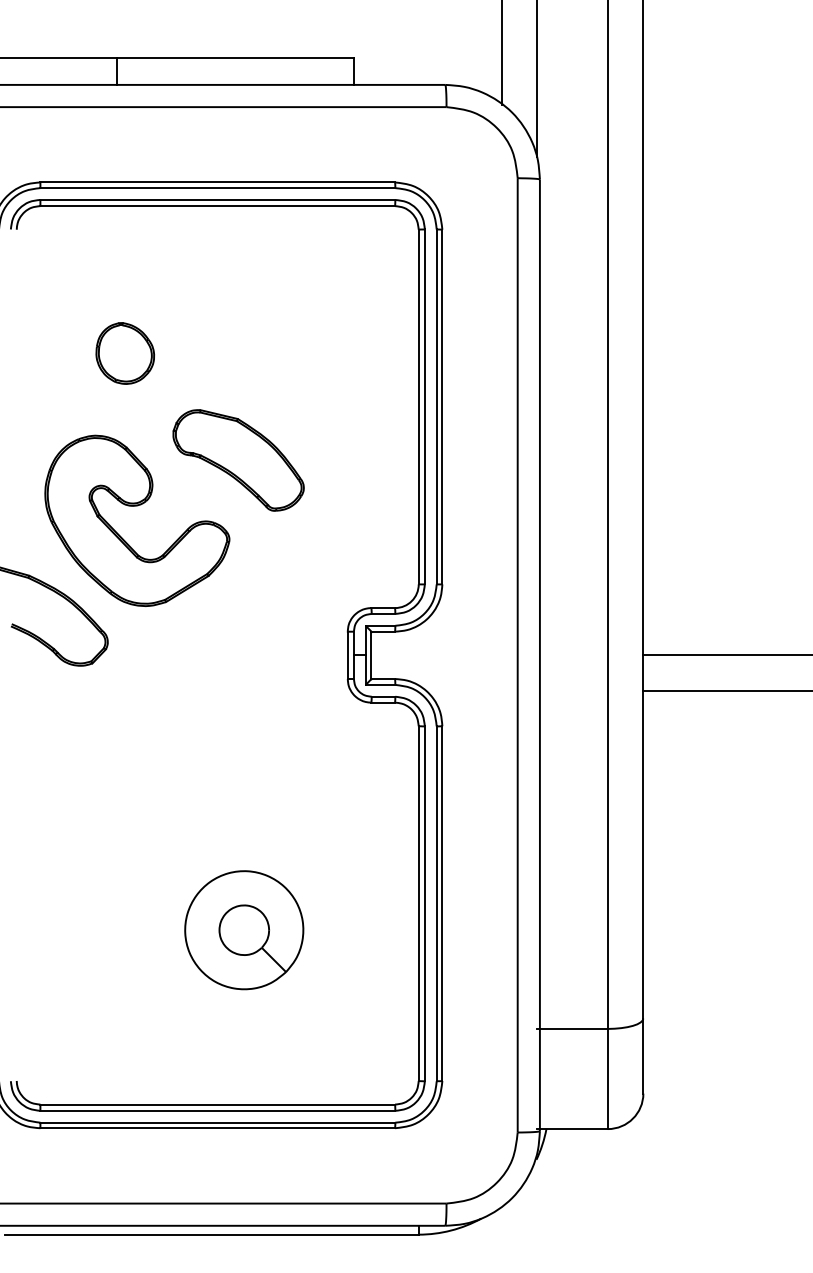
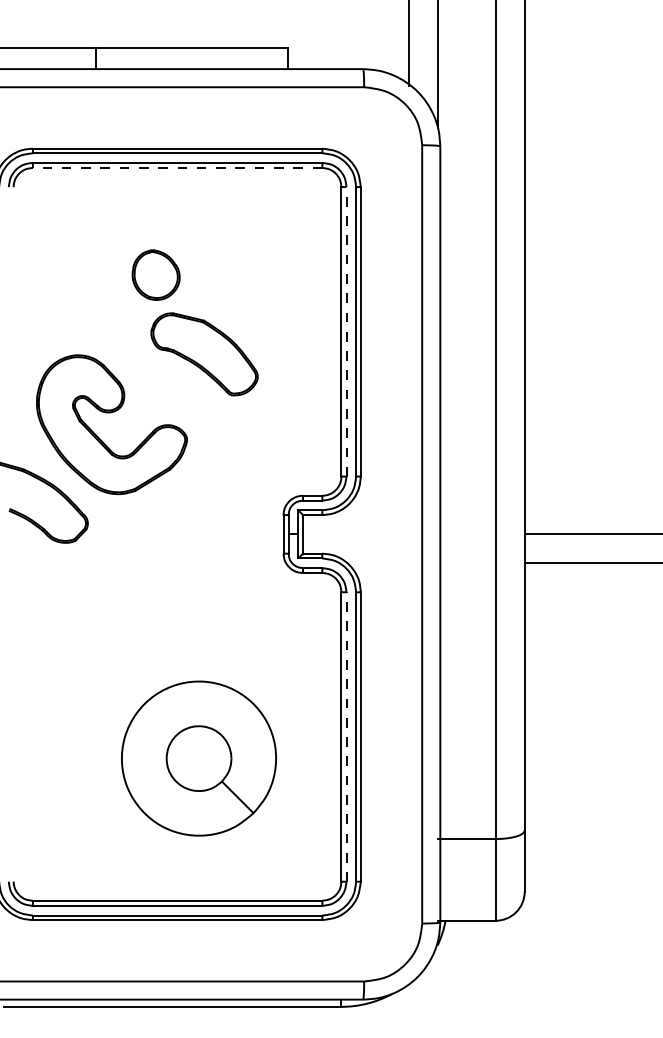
line: (217, 205) -> (177, 167), solid -> dashed
part: (124, 352) -> (155, 274), moved
line: (424, 406) -> (346, 331), solid -> dashed
part: (238, 460) -> (204, 354), moved
line: (424, 904) -> (346, 737), solid -> dashed
part: (244, 930) -> (199, 758), size x1.6

